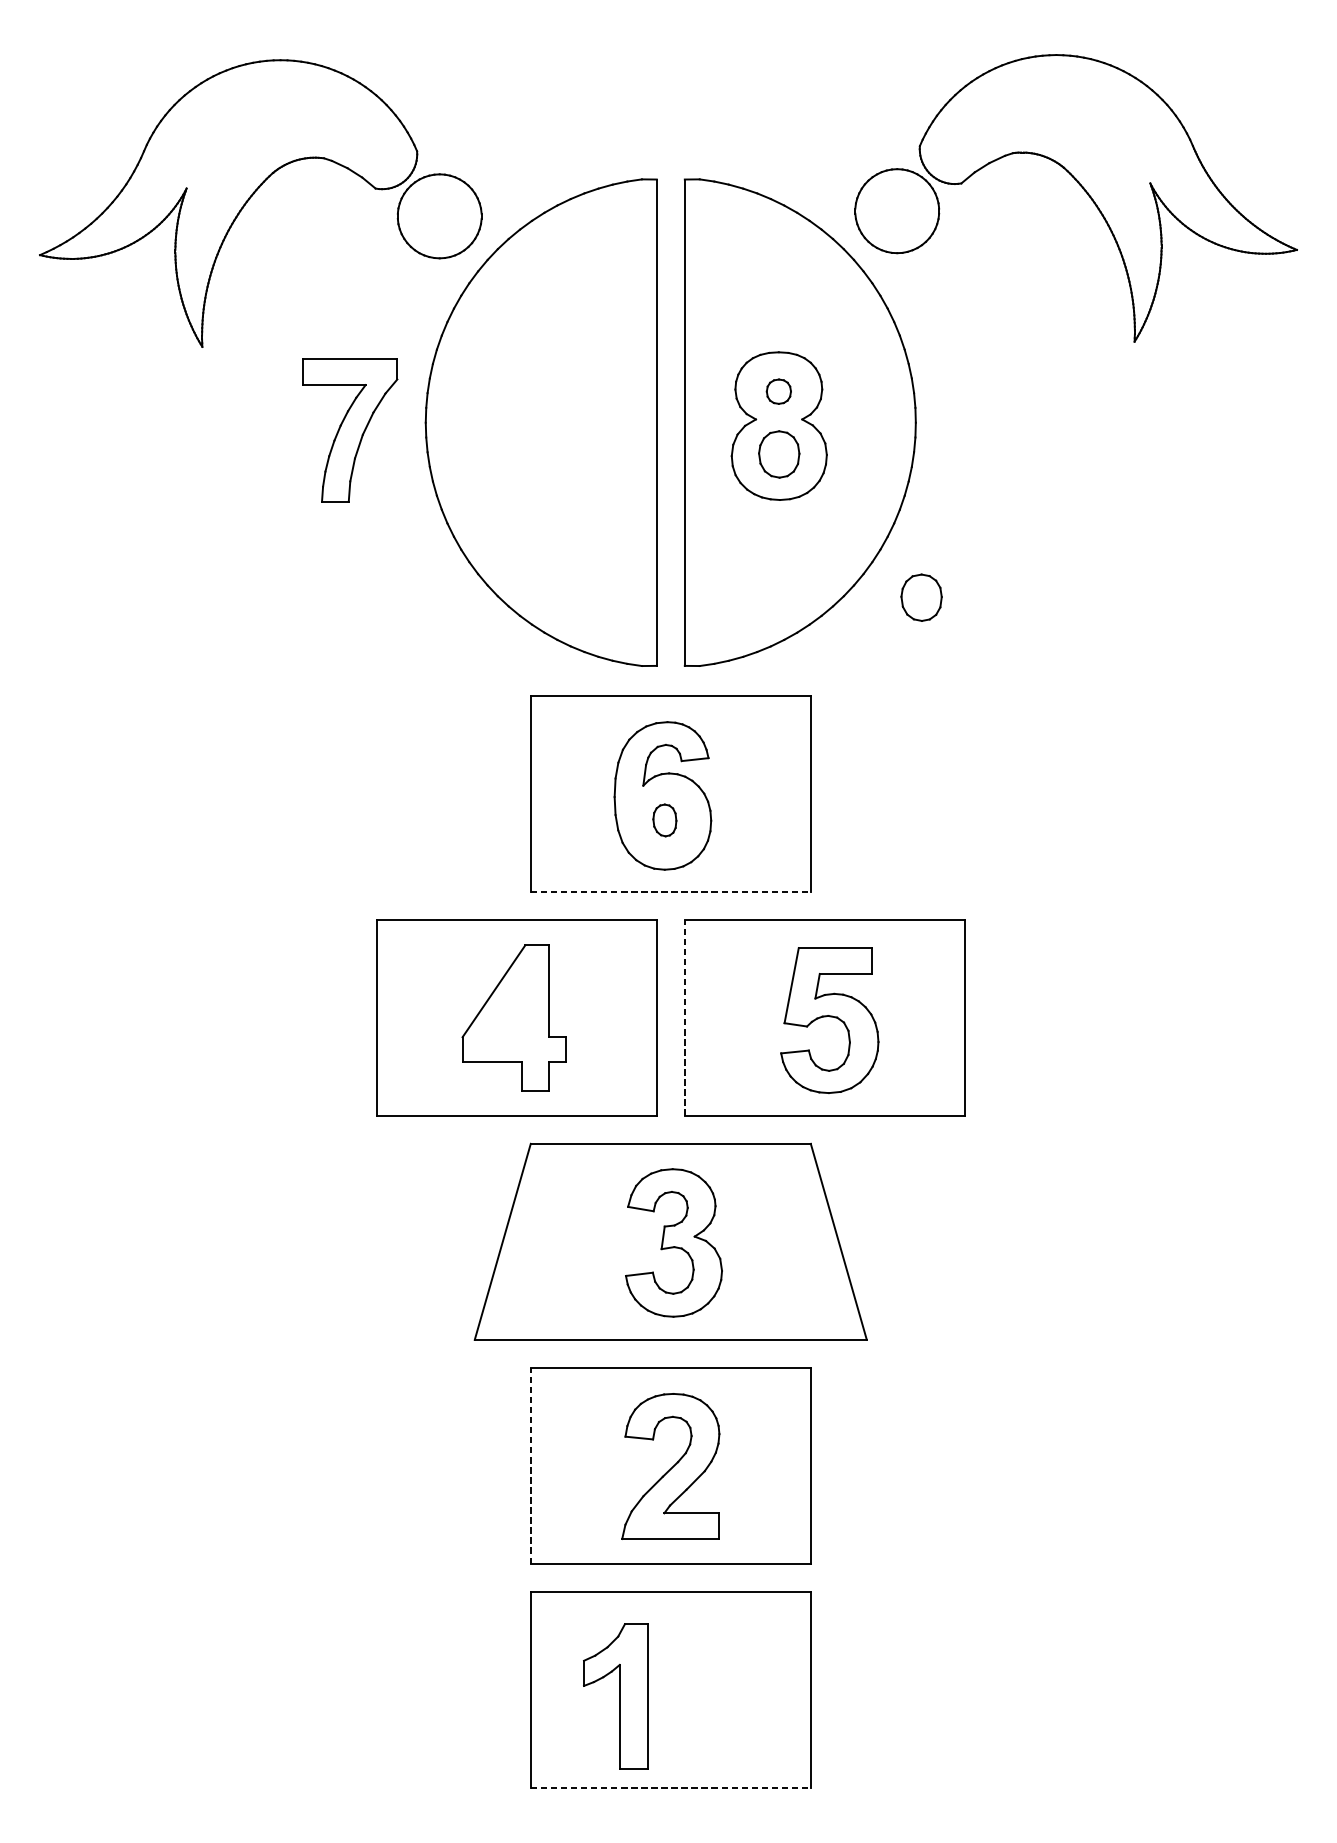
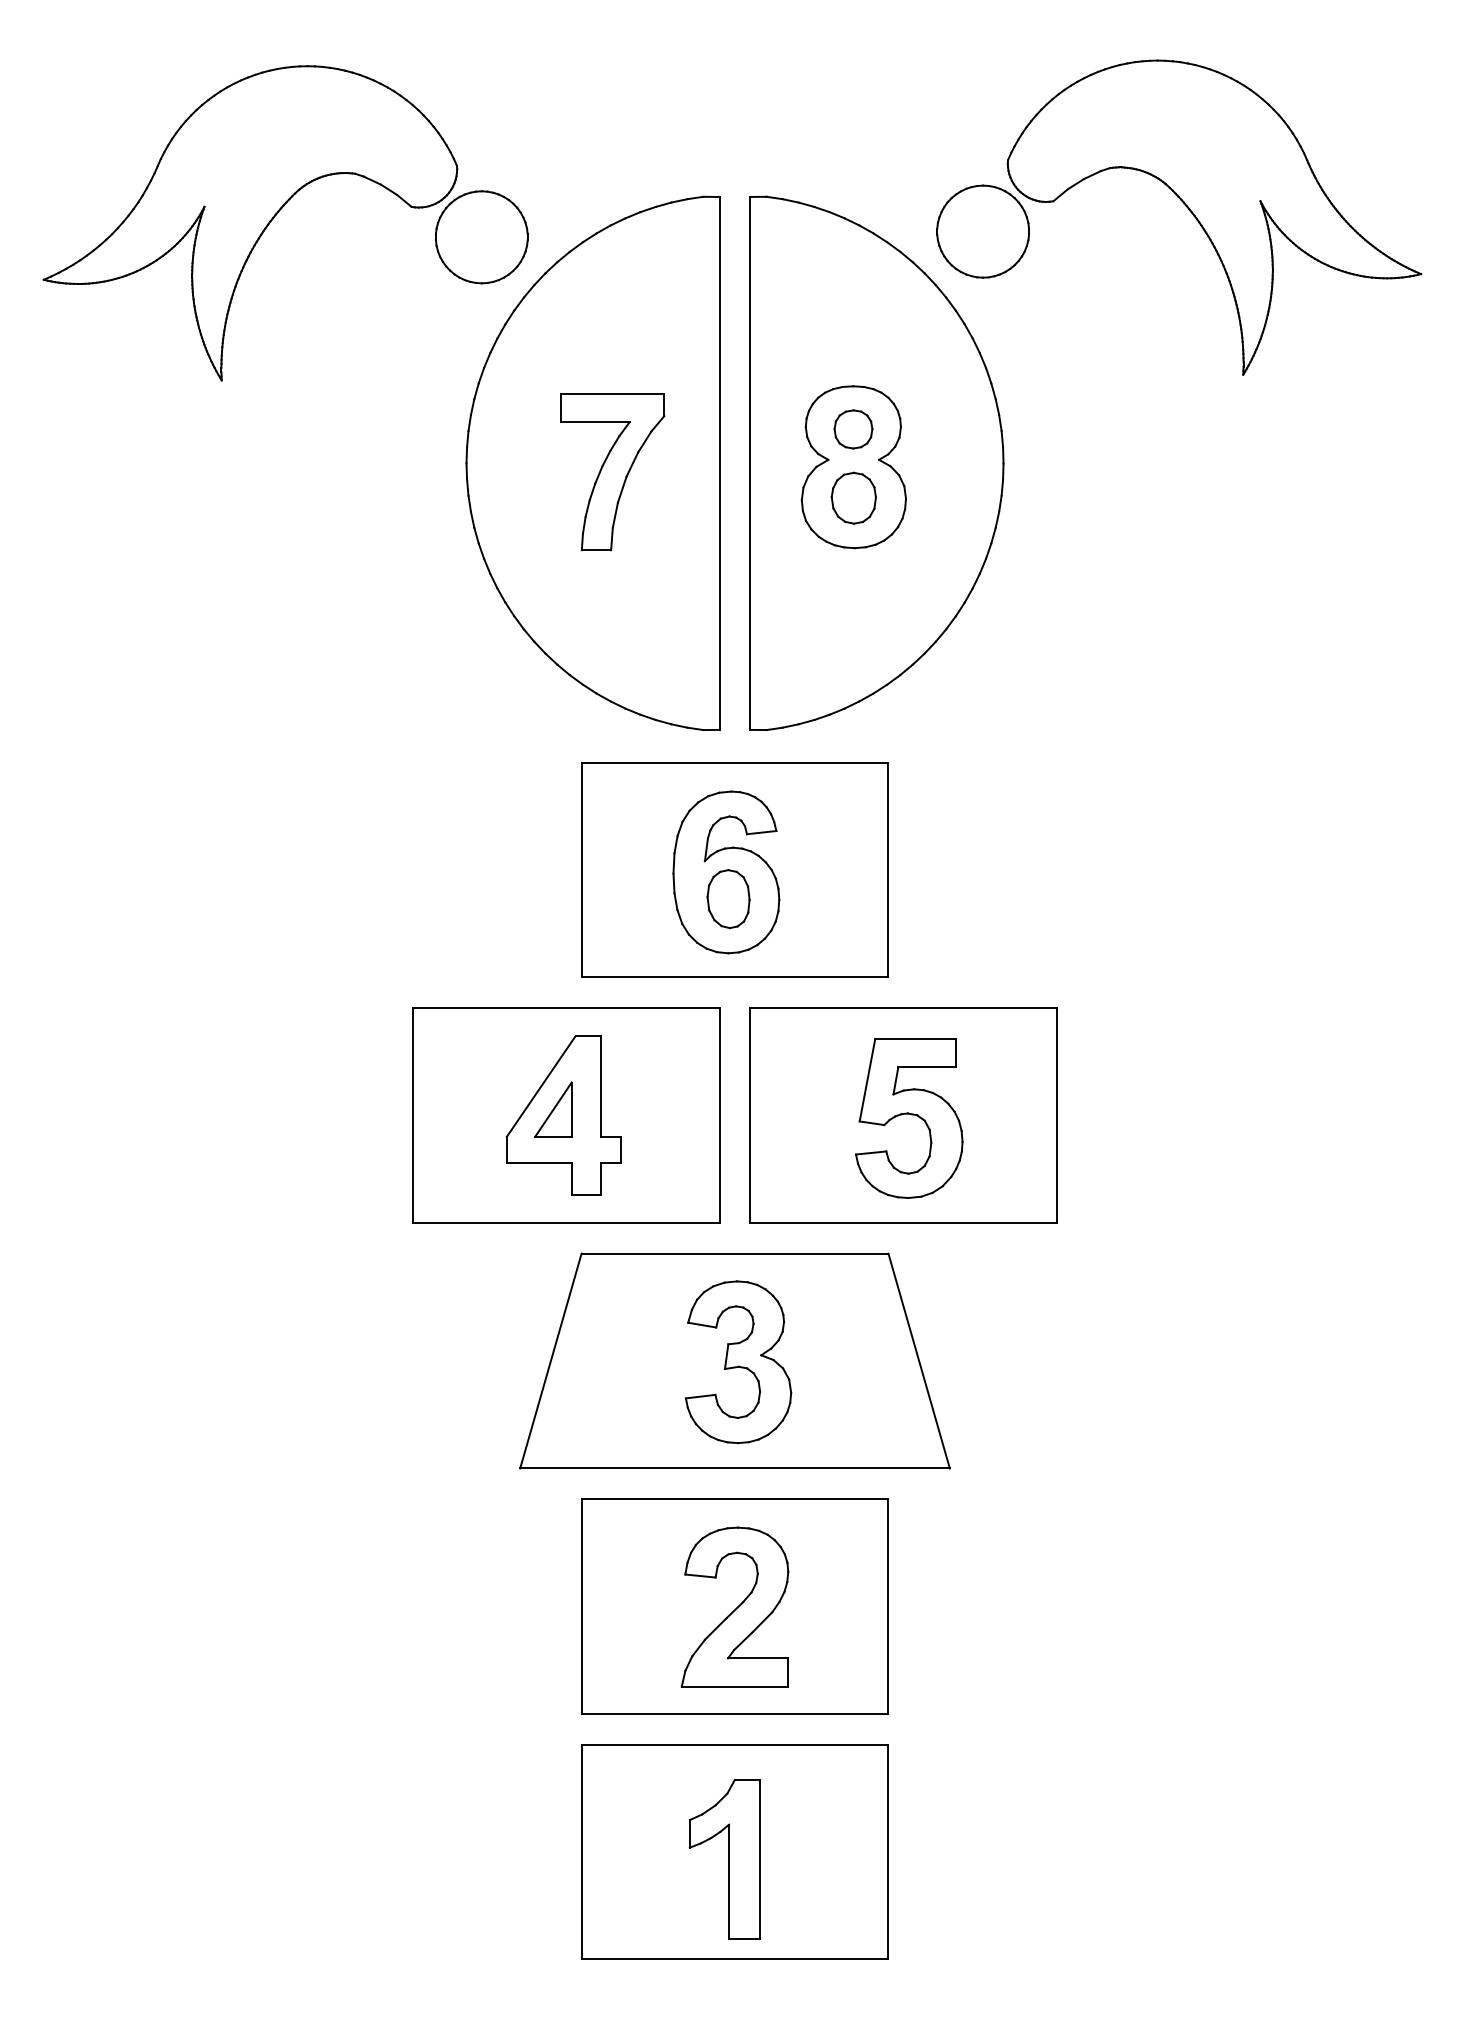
part: (778, 391) -> (853, 429), size x1.43
part: (350, 430) -> (612, 472), moved
part: (921, 597) -> (1009, 654), removed
part: (664, 820) -> (728, 899), size x1.67
line: (671, 891) -> (735, 977), dashed -> solid
part: (505, 1012) -> (553, 1109), added
line: (684, 1017) -> (750, 1115), dashed -> solid
line: (530, 1465) -> (581, 1606), dashed -> solid
part: (615, 1695) -> (724, 1858), moved
line: (671, 1788) -> (735, 1959), dashed -> solid

